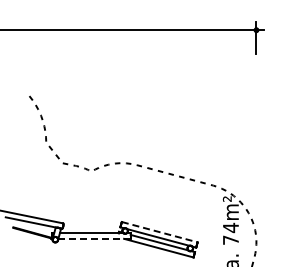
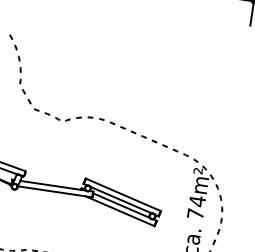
line: (160, 232) -> (124, 195), dashed -> solid
line: (95, 238) -> (56, 191), dashed -> solid

